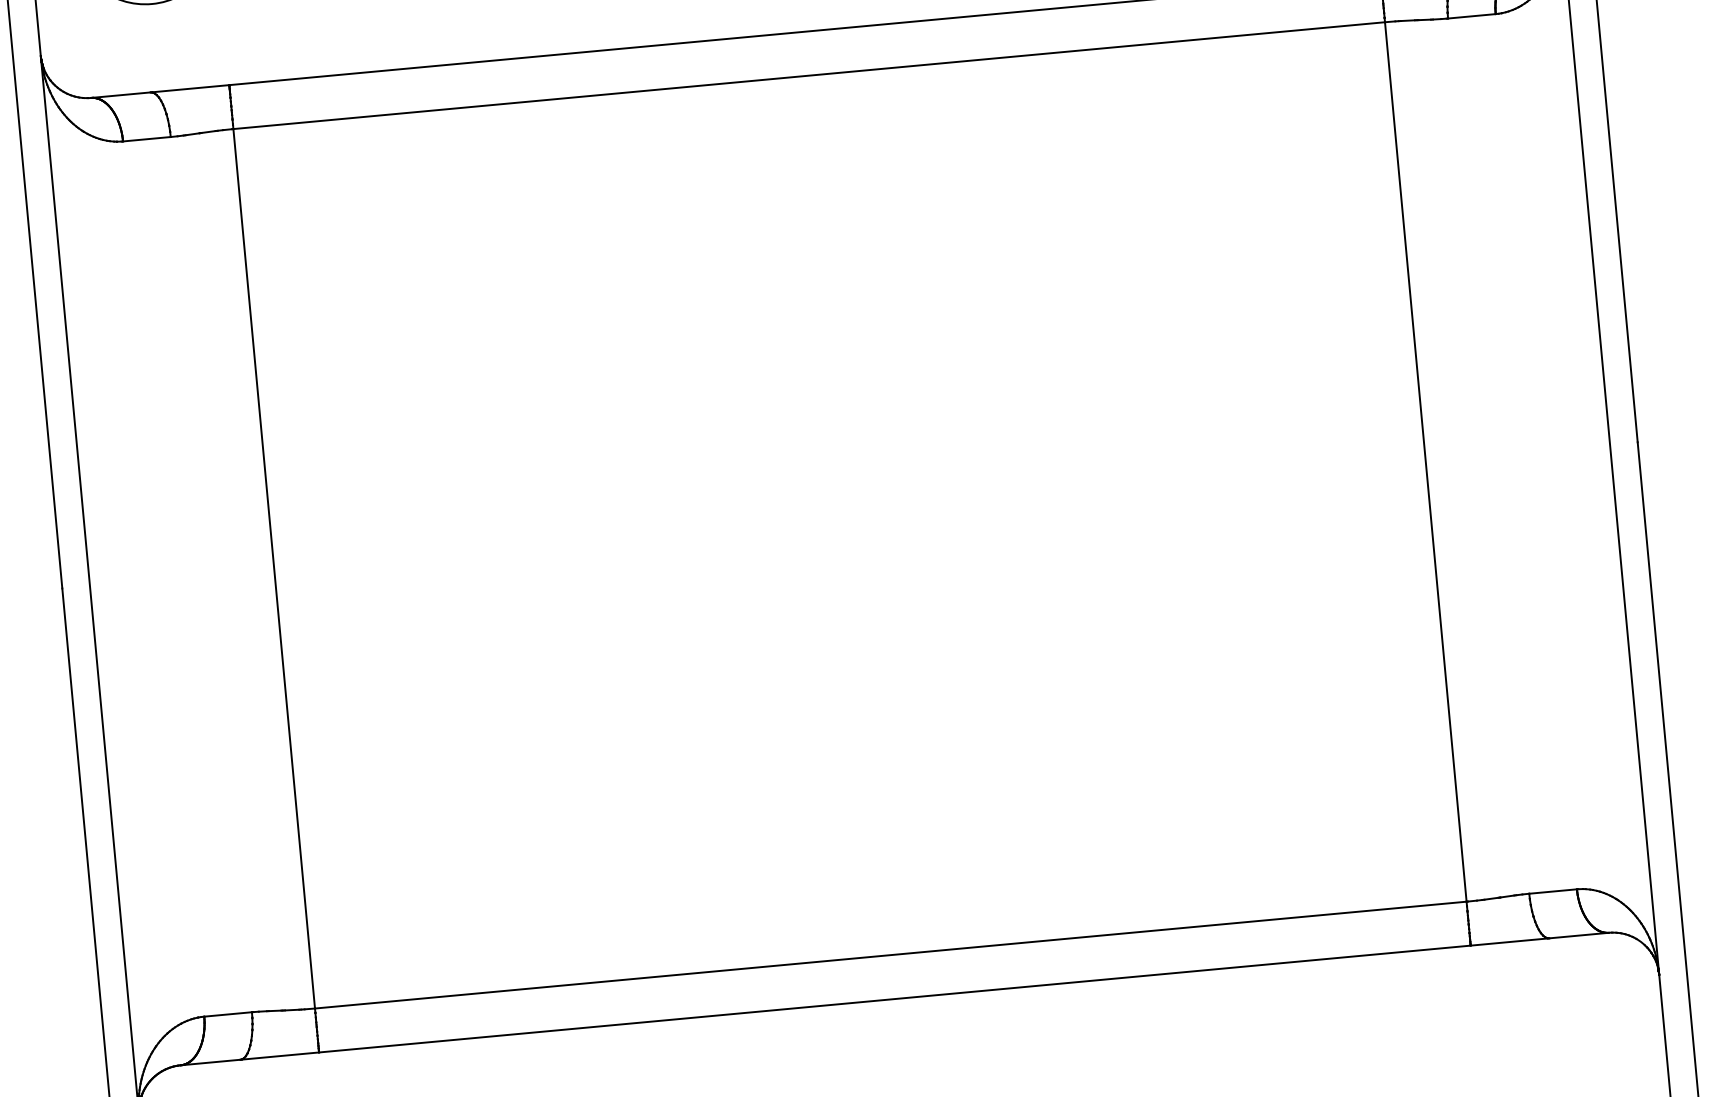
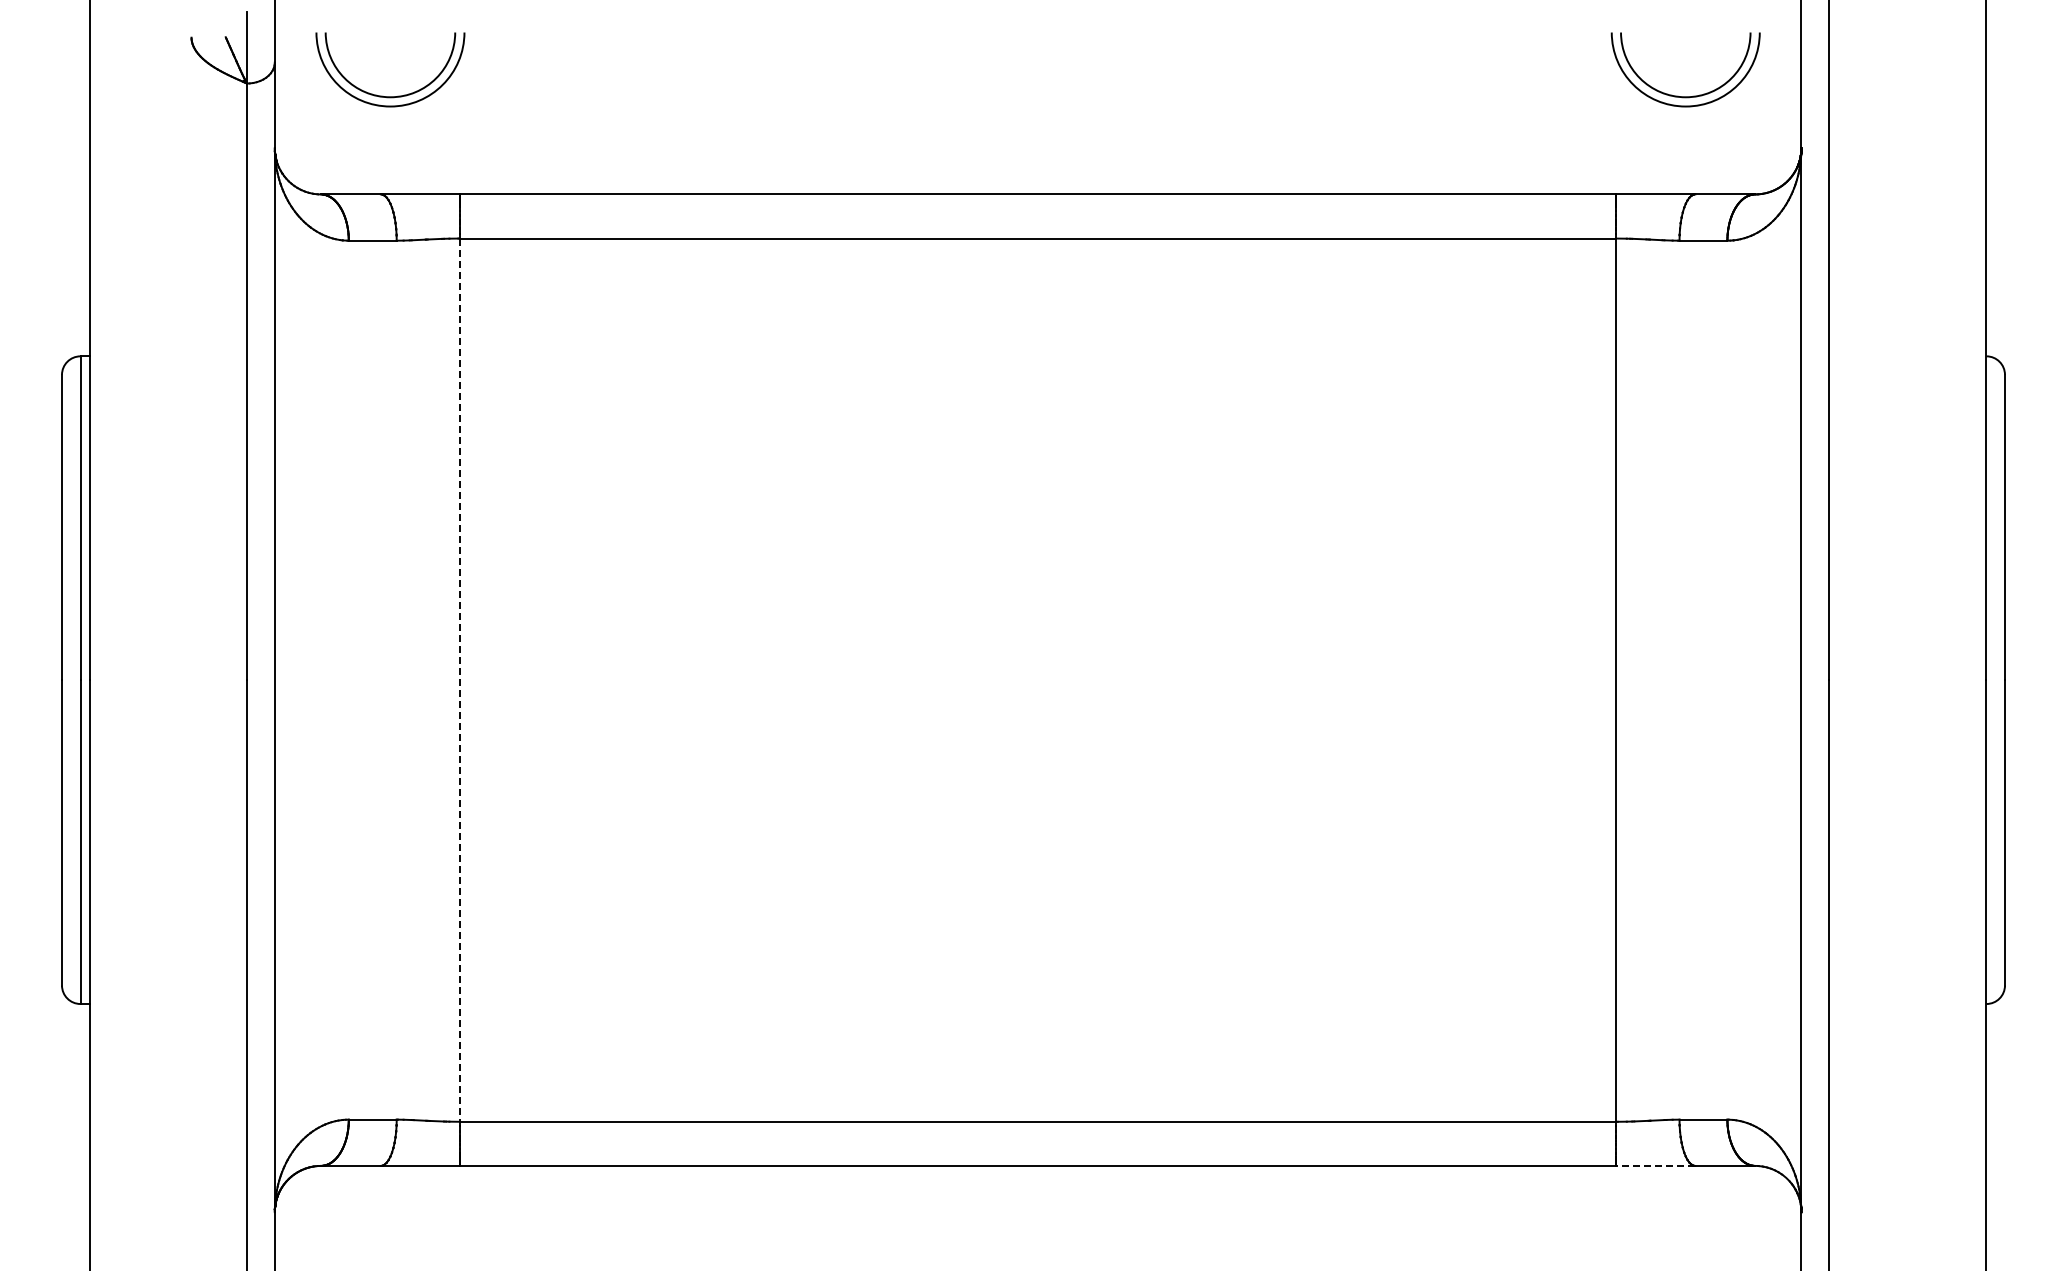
line: (273, 569) -> (459, 680), solid -> dashed
line: (1509, 941) -> (1655, 1165), solid -> dashed

